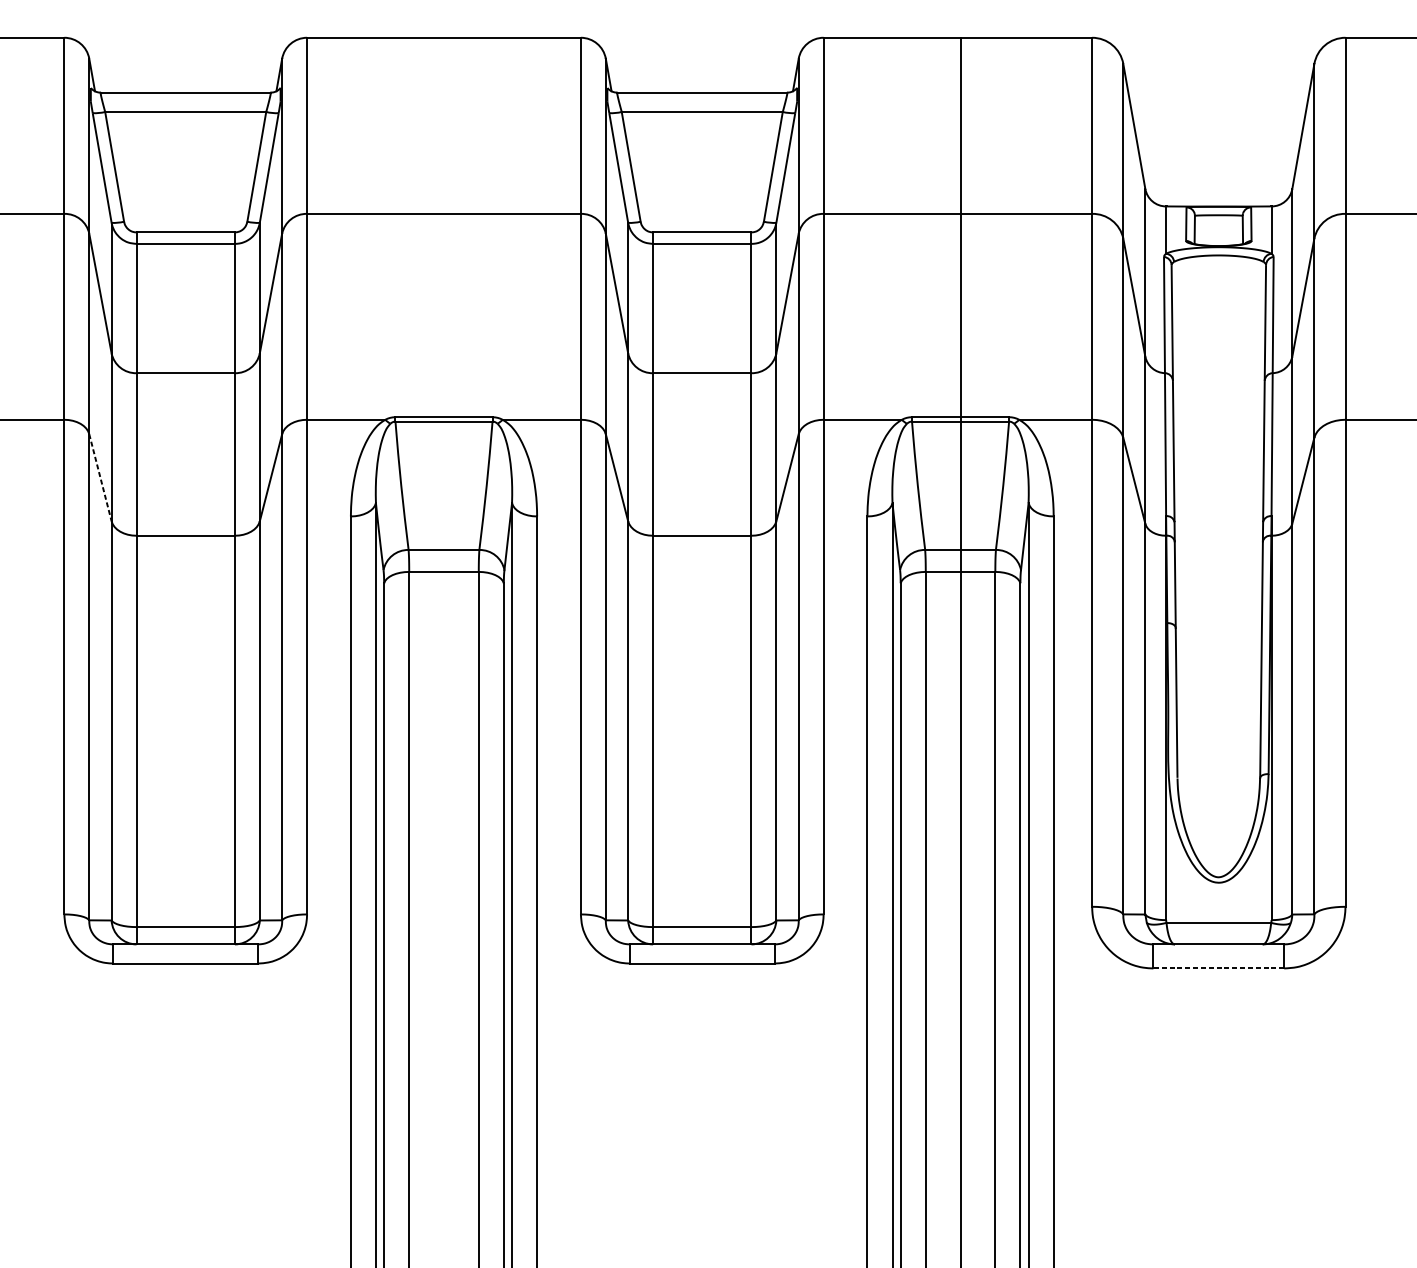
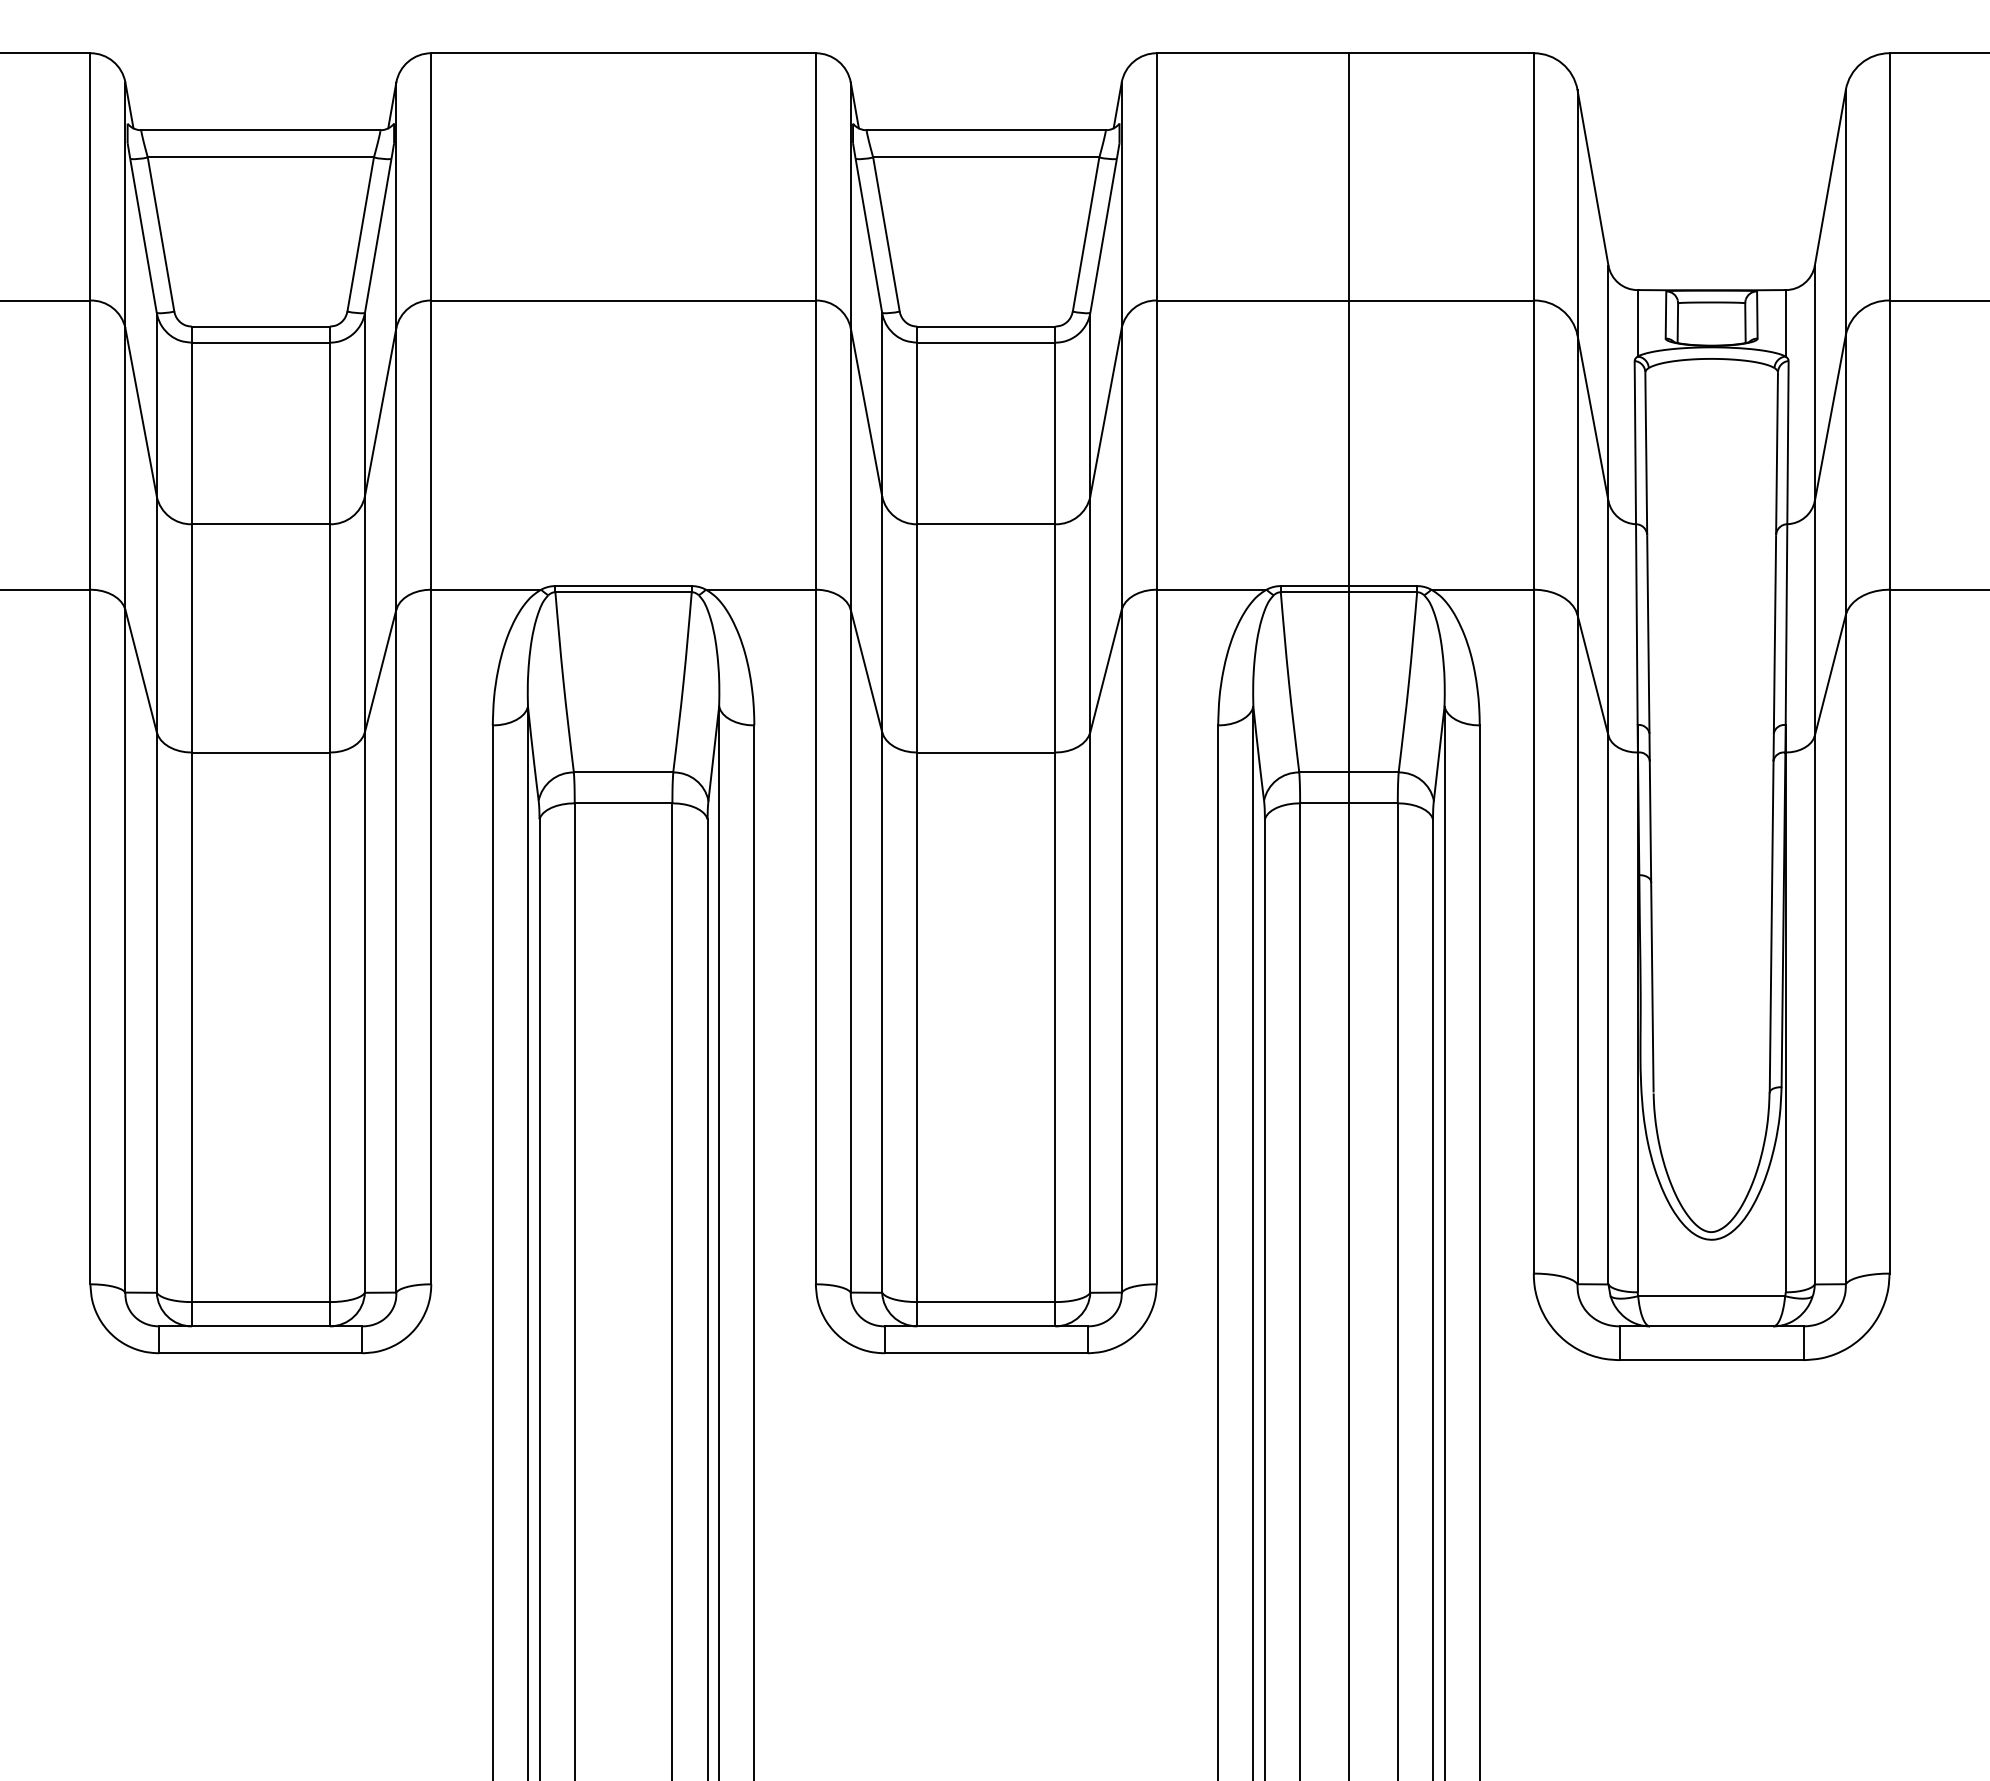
line: (100, 478) -> (141, 671), dashed -> solid
line: (1218, 968) -> (1711, 1360), dashed -> solid

